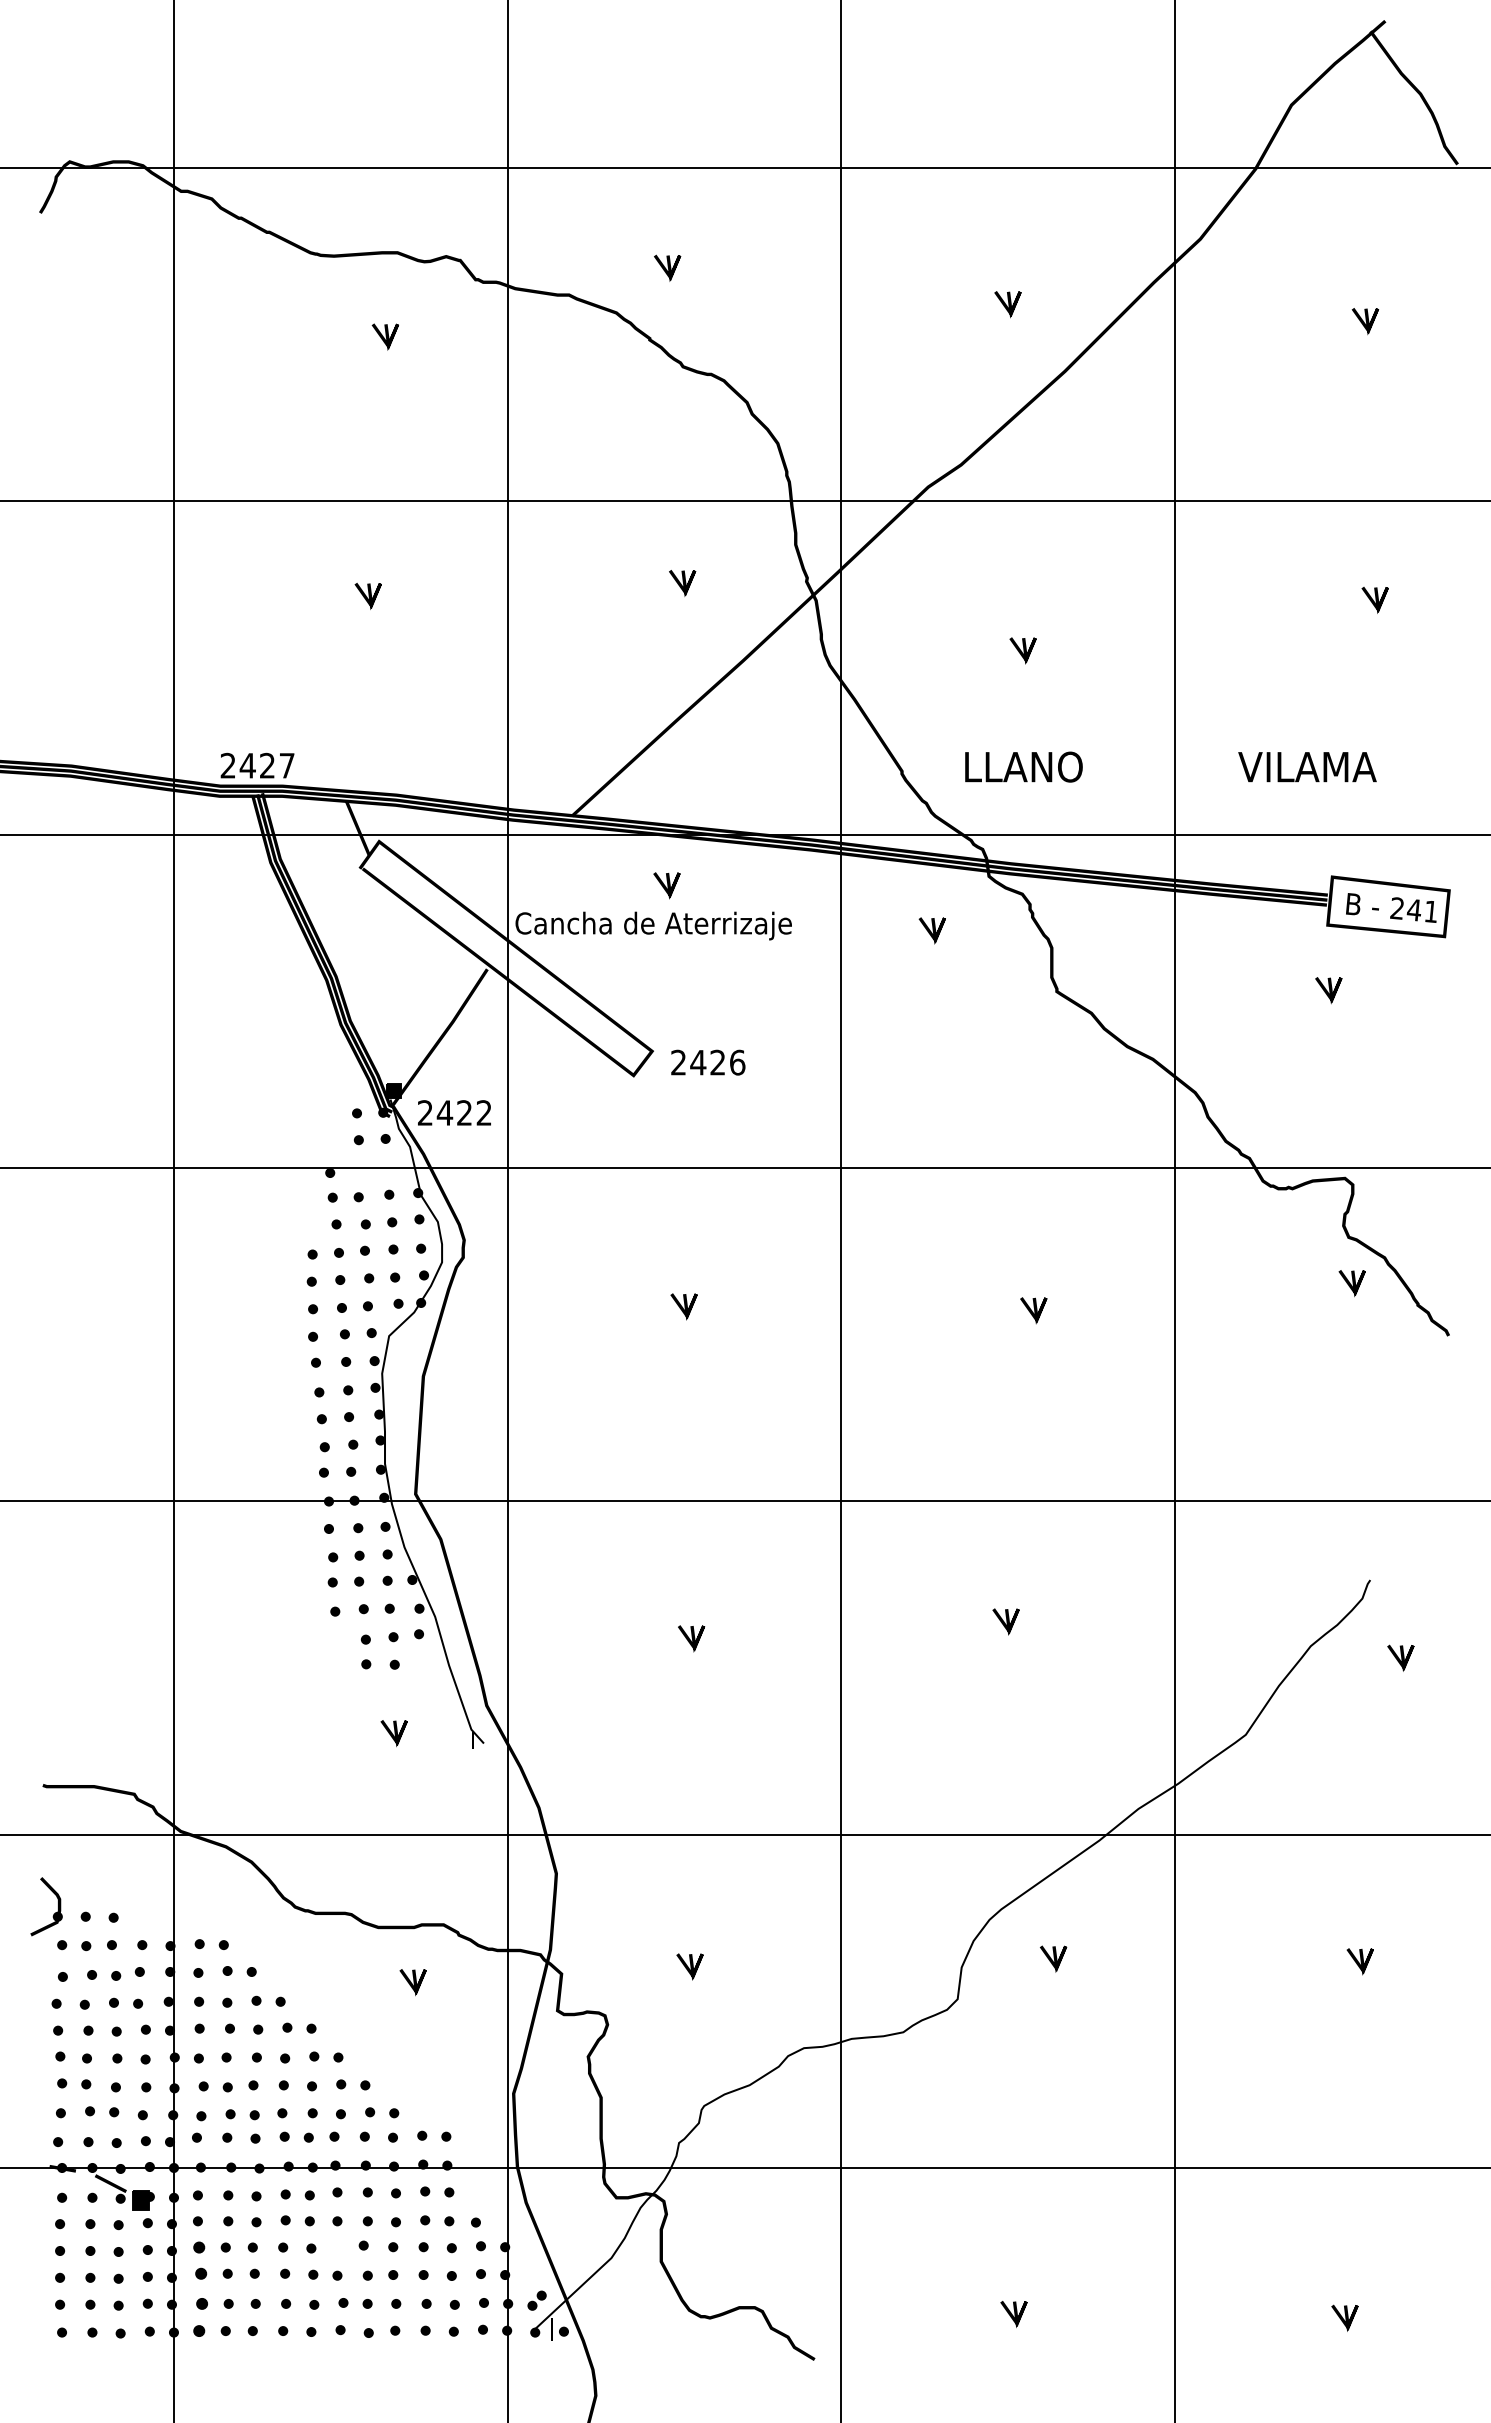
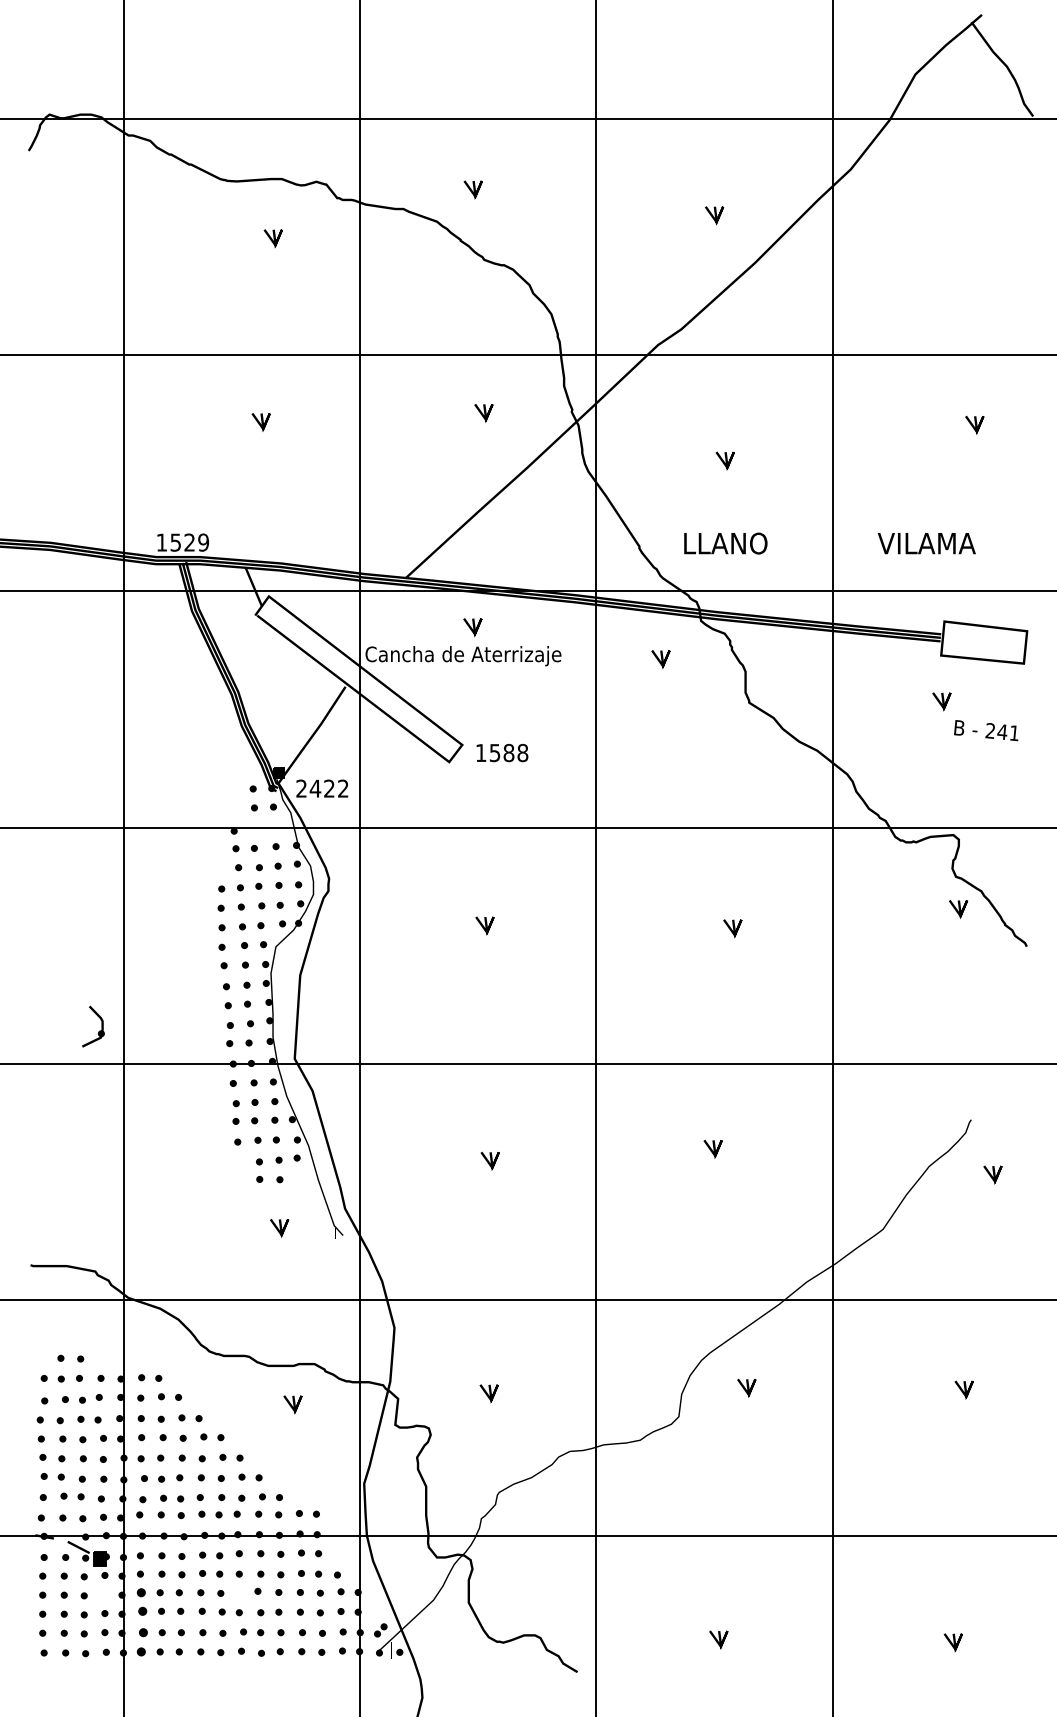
line: (1365, 320) -> (967, 227), removed
text: (257, 765) -> (182, 542), 2427 -> 1529
text: (1391, 907) -> (986, 730), moved
text: (708, 1062) -> (502, 752), 2426 -> 1588
part: (54, 1913) -> (99, 1031), moved
fill: (92, 2167) -> (65, 1536), removed
fill: (147, 2249) -> (104, 1594), removed

